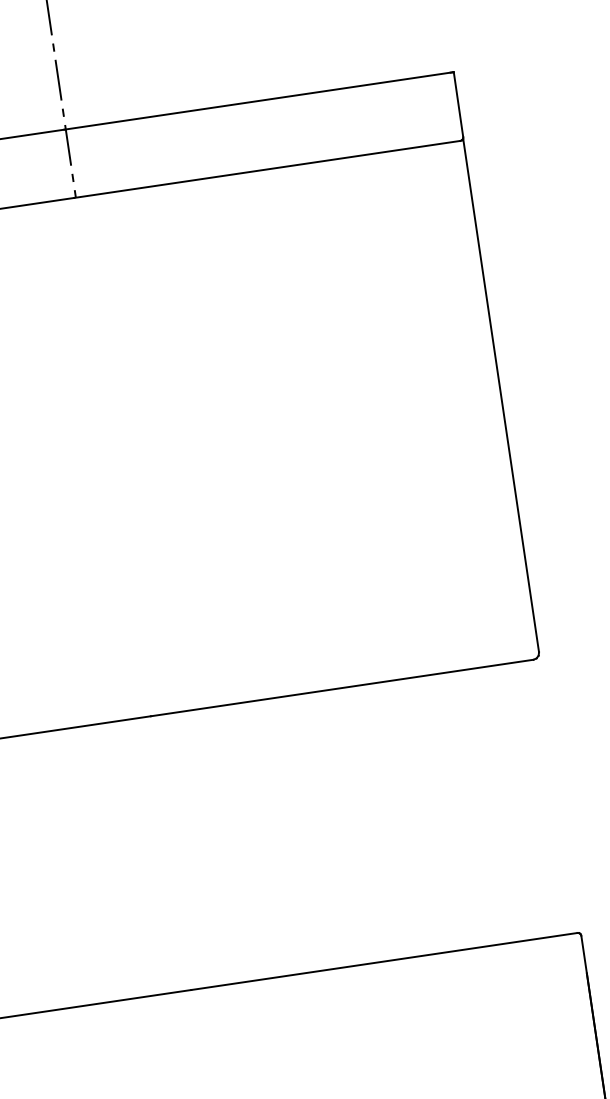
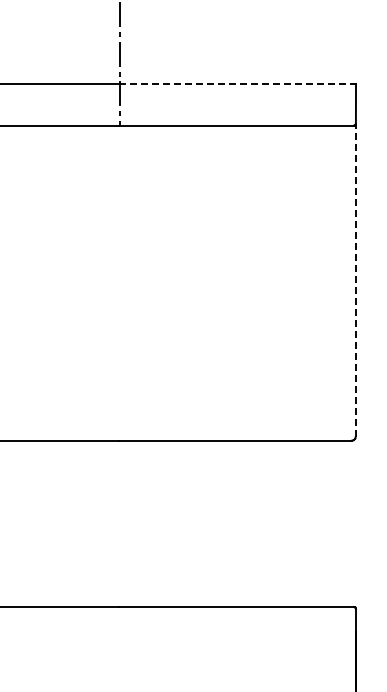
line: (258, 101) -> (237, 84), solid -> dashed
line: (500, 395) -> (355, 280), solid -> dashed

